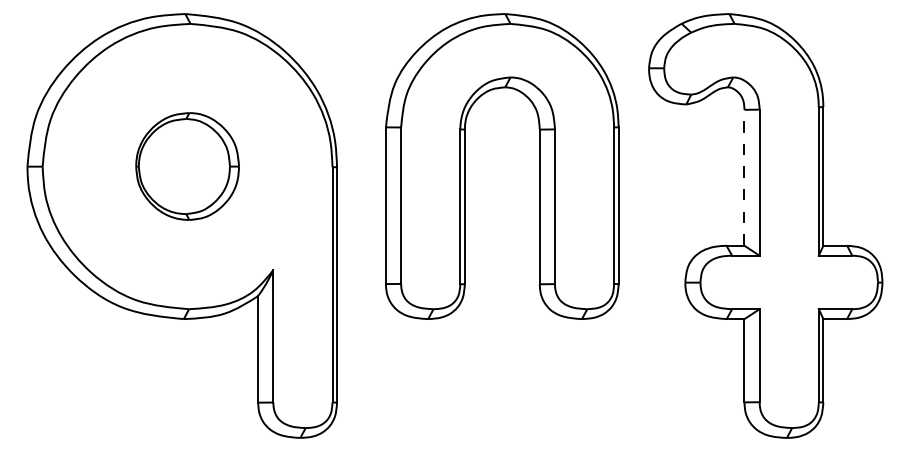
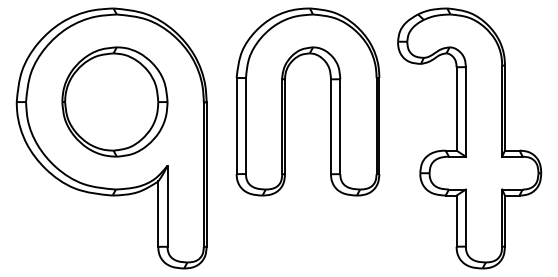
part: (186, 165) -> (114, 101), size x1.67
line: (744, 177) -> (456, 108), dashed -> solid

